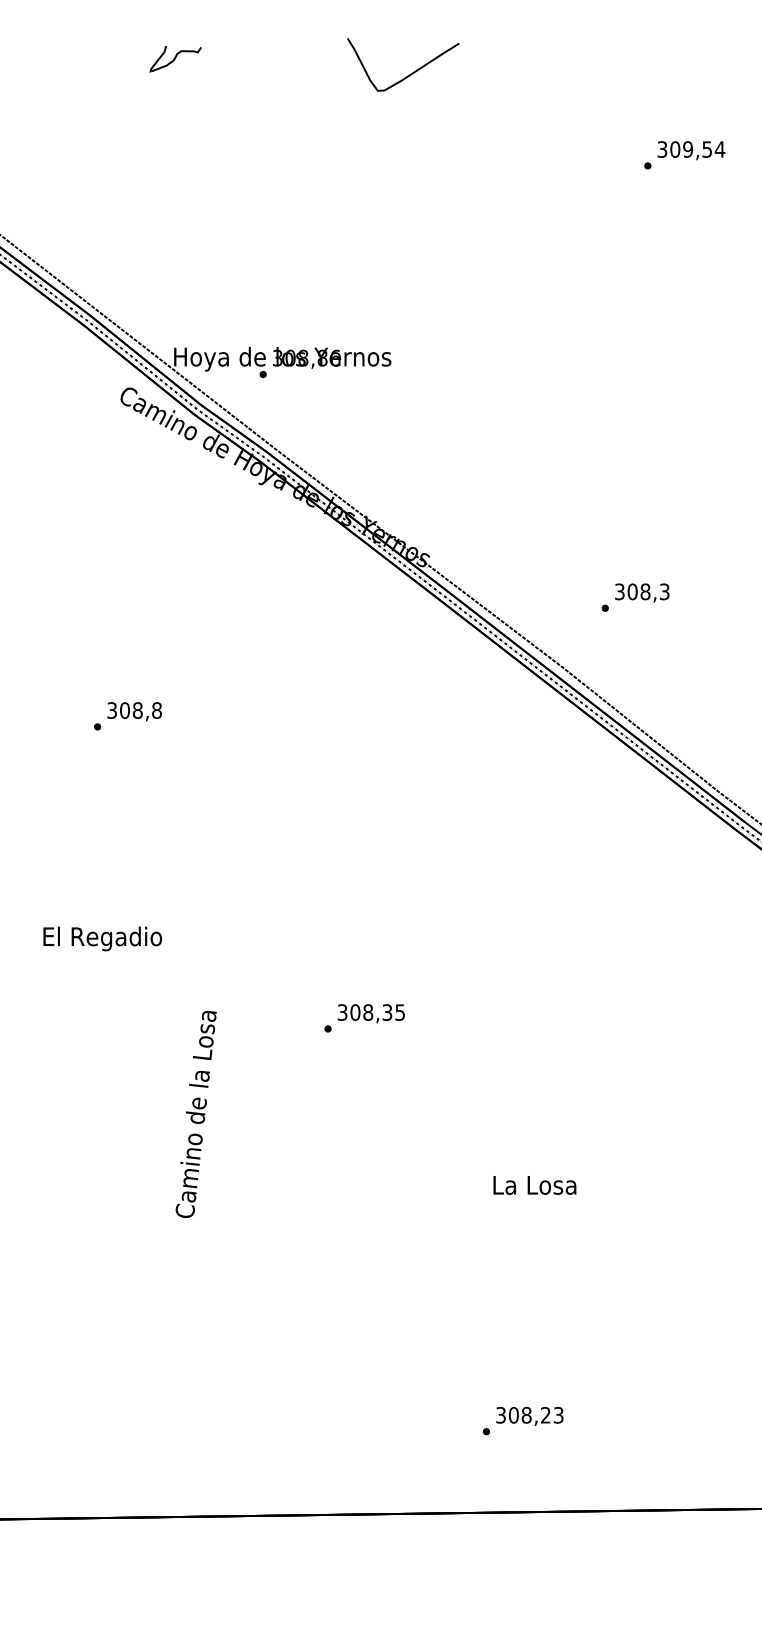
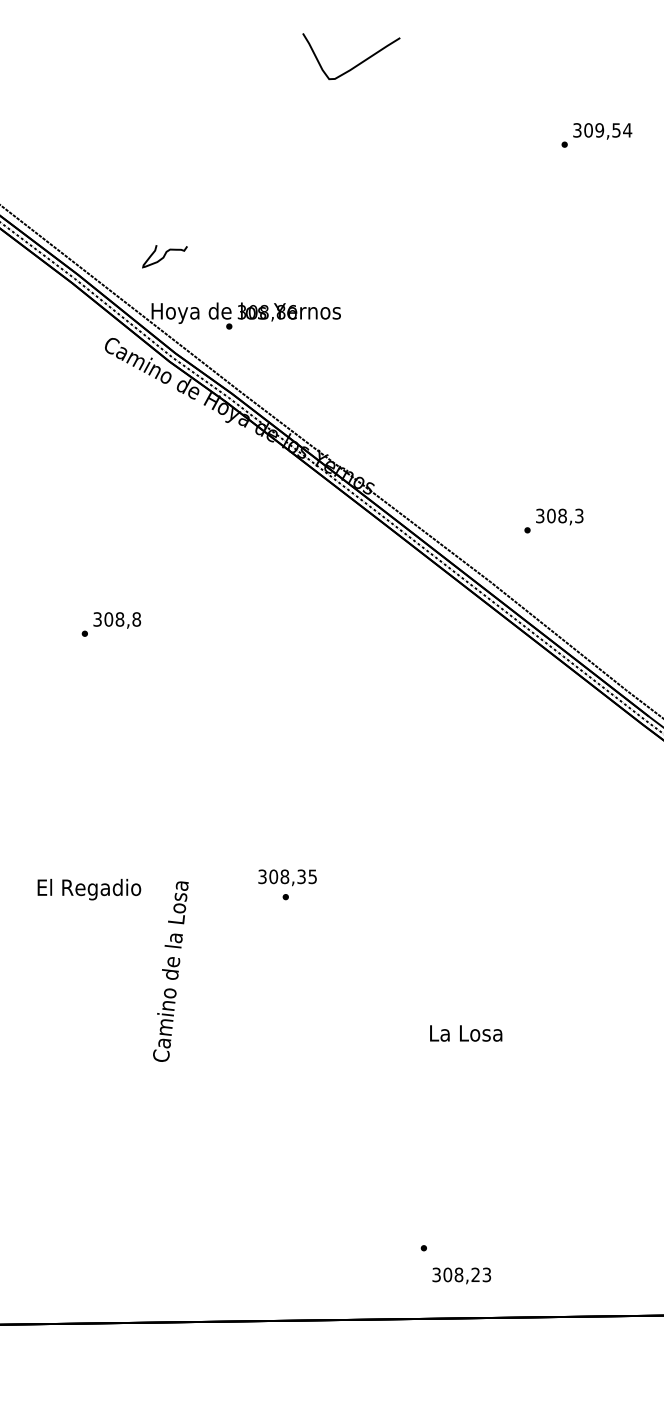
curve: (175, 59) -> (164, 256), moved
text: (102, 938) -> (89, 889), moved
text: (371, 1013) -> (287, 877), moved
text: (529, 1415) -> (461, 1275), moved

